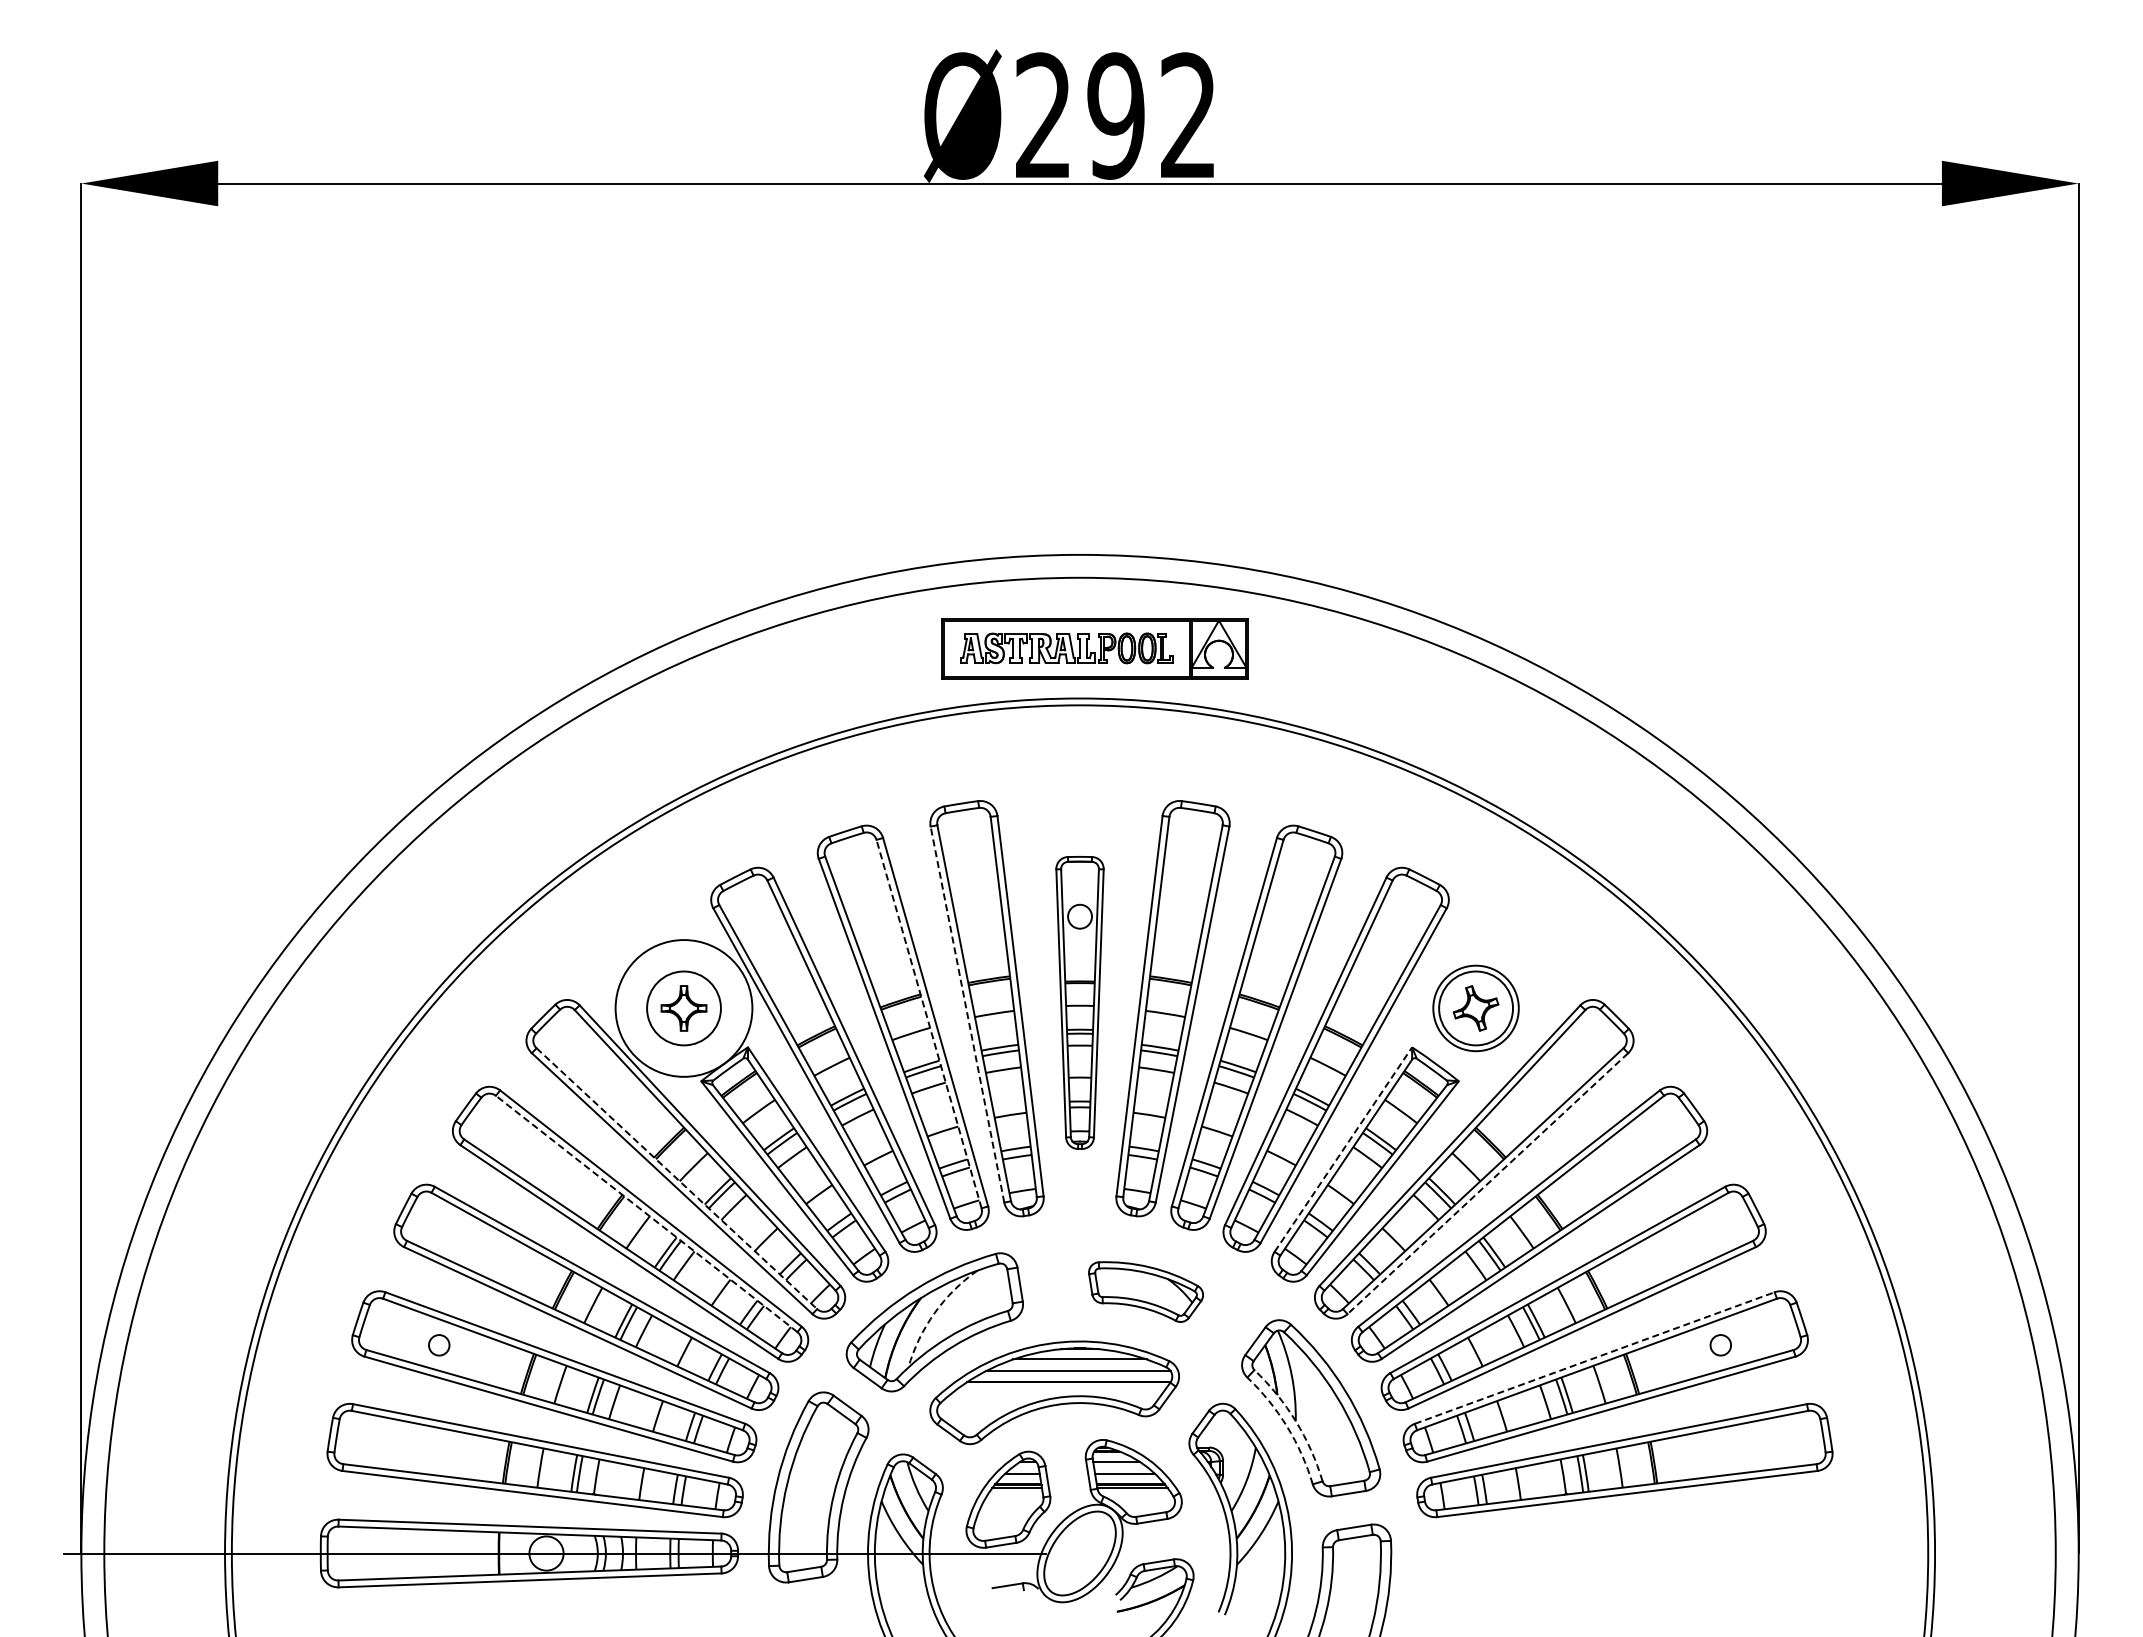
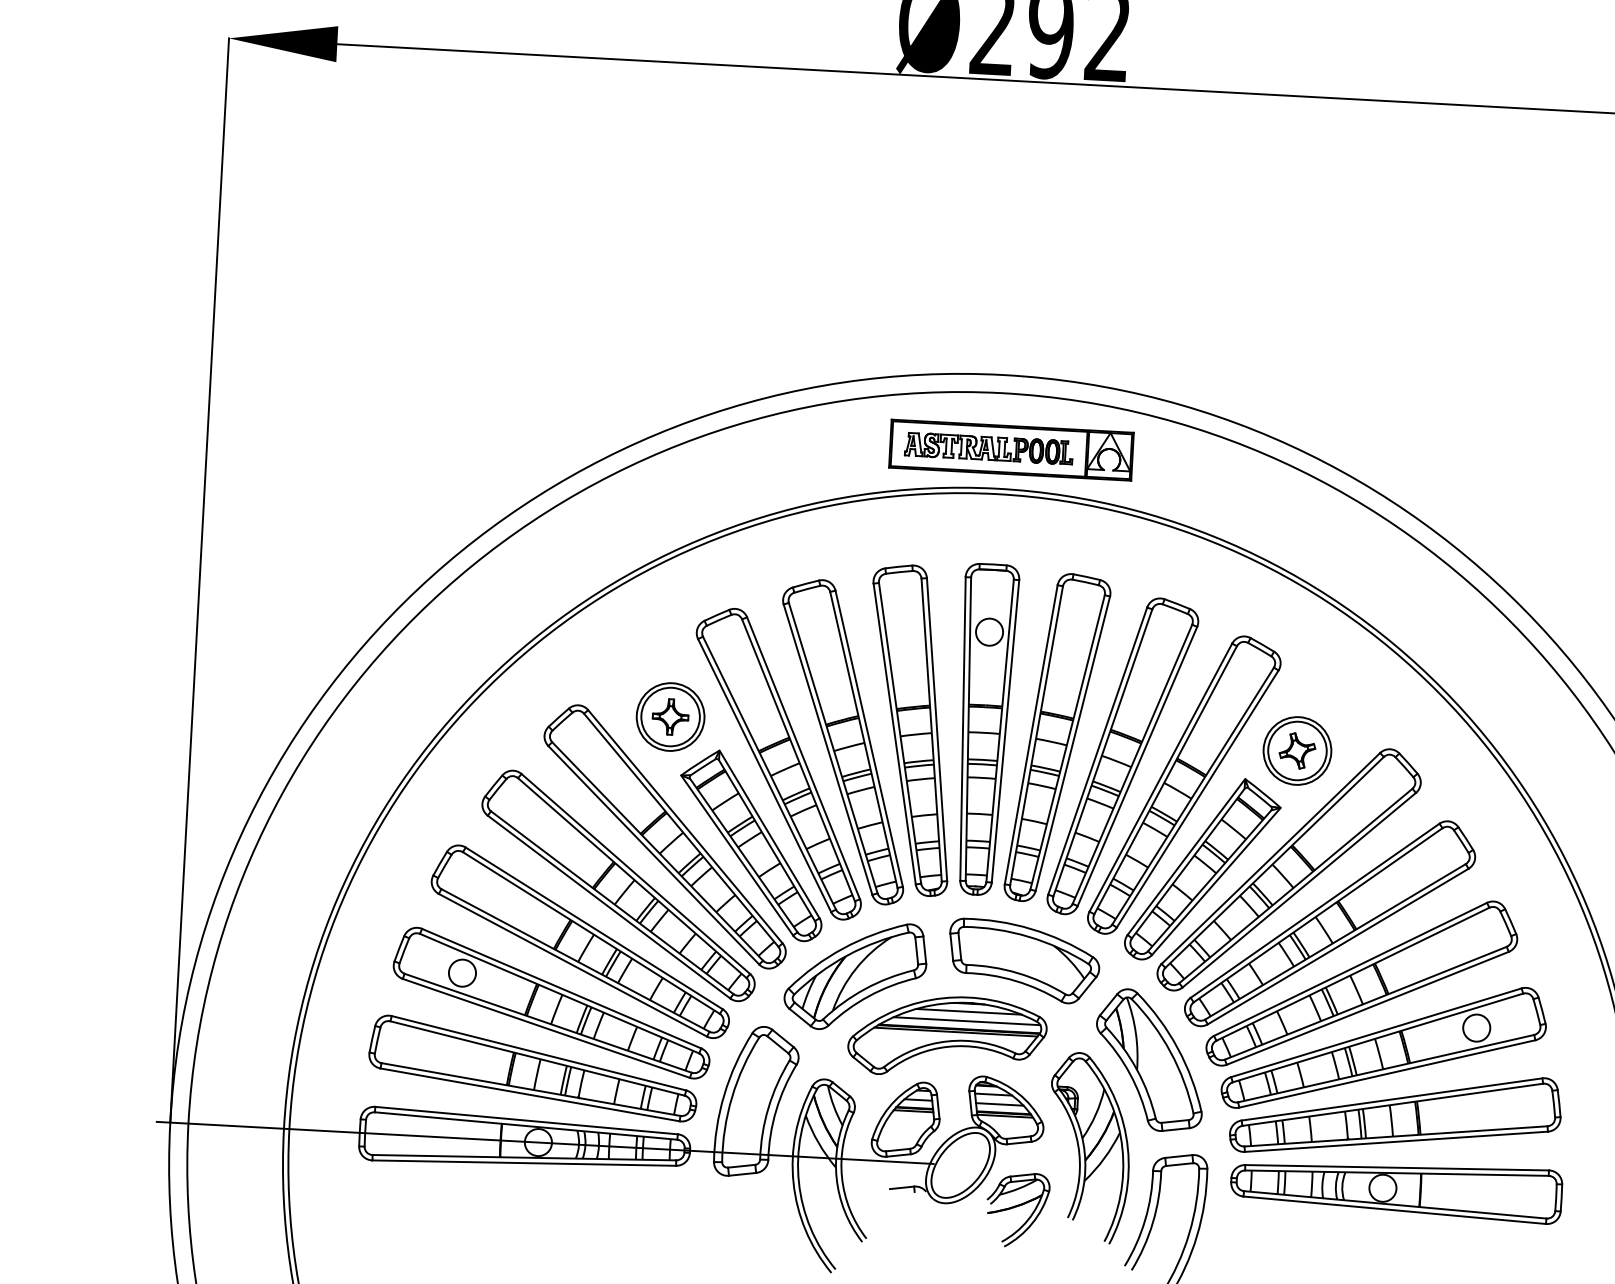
part: (1079, 1002) -> (983, 729), size x1.43
circle: (683, 1008) -> (670, 717), size x0.62
line: (967, 1014) -> (894, 733), dashed -> solid
line: (929, 1024) -> (864, 740), dashed -> solid
line: (1343, 1149) -> (1186, 856), dashed -> solid
line: (676, 1178) -> (657, 851), dashed -> solid
line: (1487, 1183) -> (1299, 890), dashed -> solid
line: (646, 1213) -> (632, 877), dashed -> solid
part: (1145, 1291) -> (1023, 960), size x1.67
arc: (934, 1313) -> (855, 969), dashed -> solid
circle: (439, 1345) -> (462, 973), size x1.67
circle: (1720, 1345) -> (1476, 1028), size x1.67
line: (1594, 1358) -> (1376, 1033), dashed -> solid
line: (1064, 1385) -> (955, 1031), added
arc: (1295, 1421) -> (1136, 1070), dashed -> solid
arc: (1287, 1426) -> (1130, 1073), dashed -> solid
part: (1630, 1553) -> (1396, 1189), added

